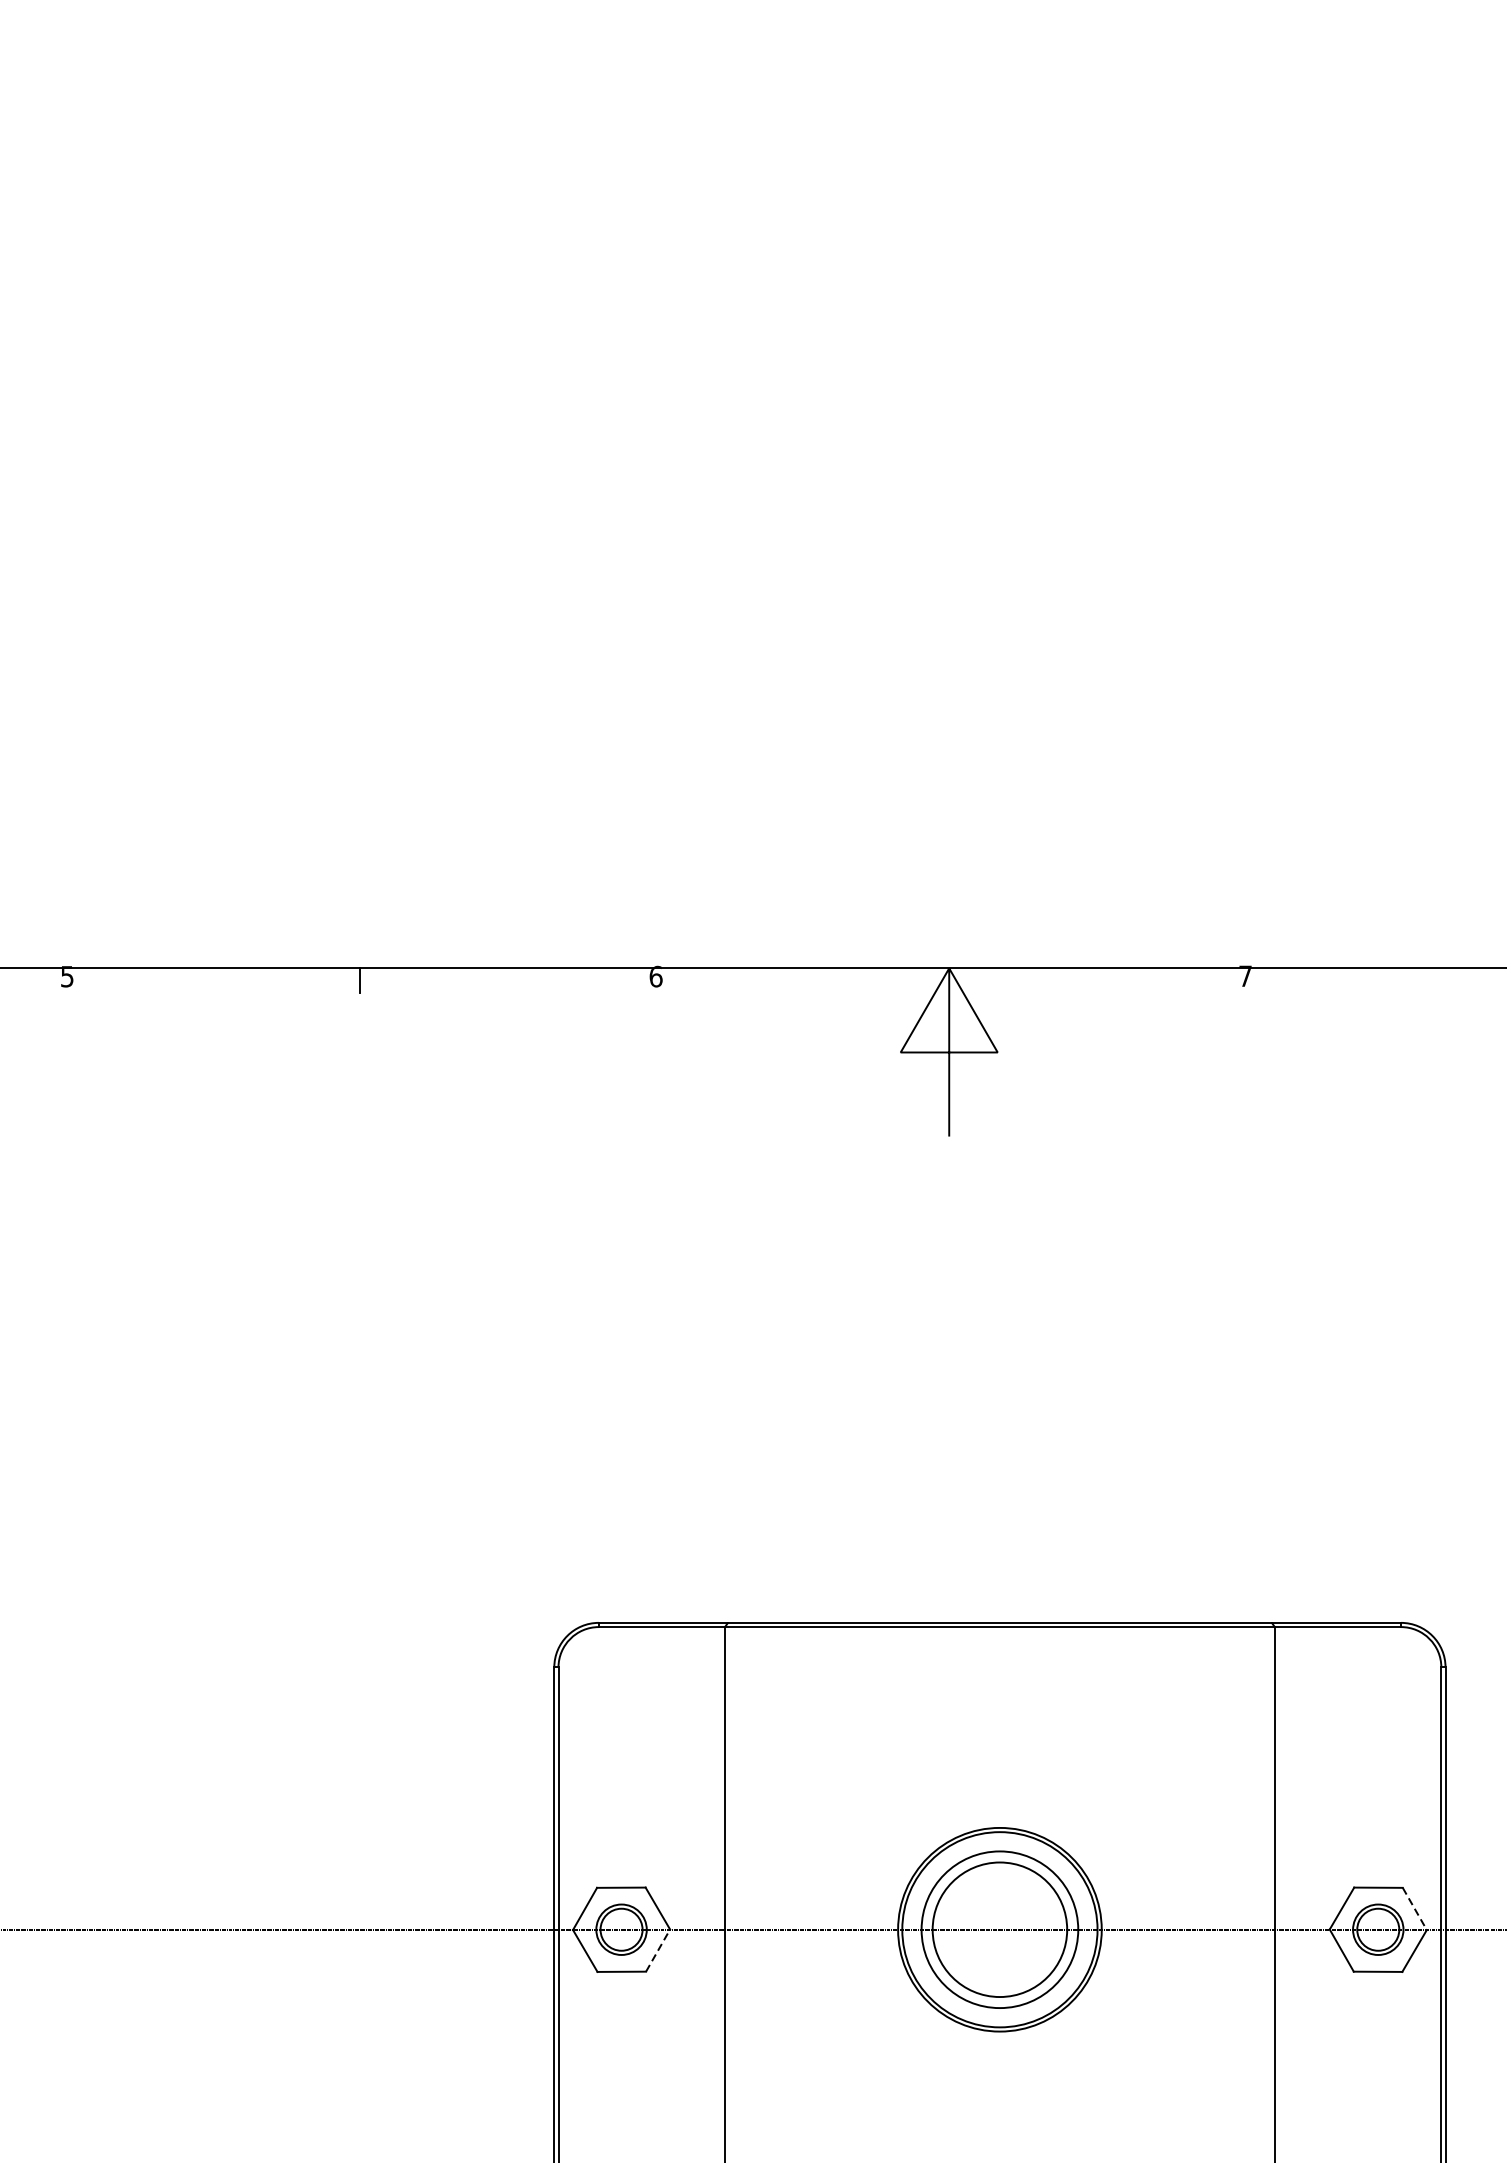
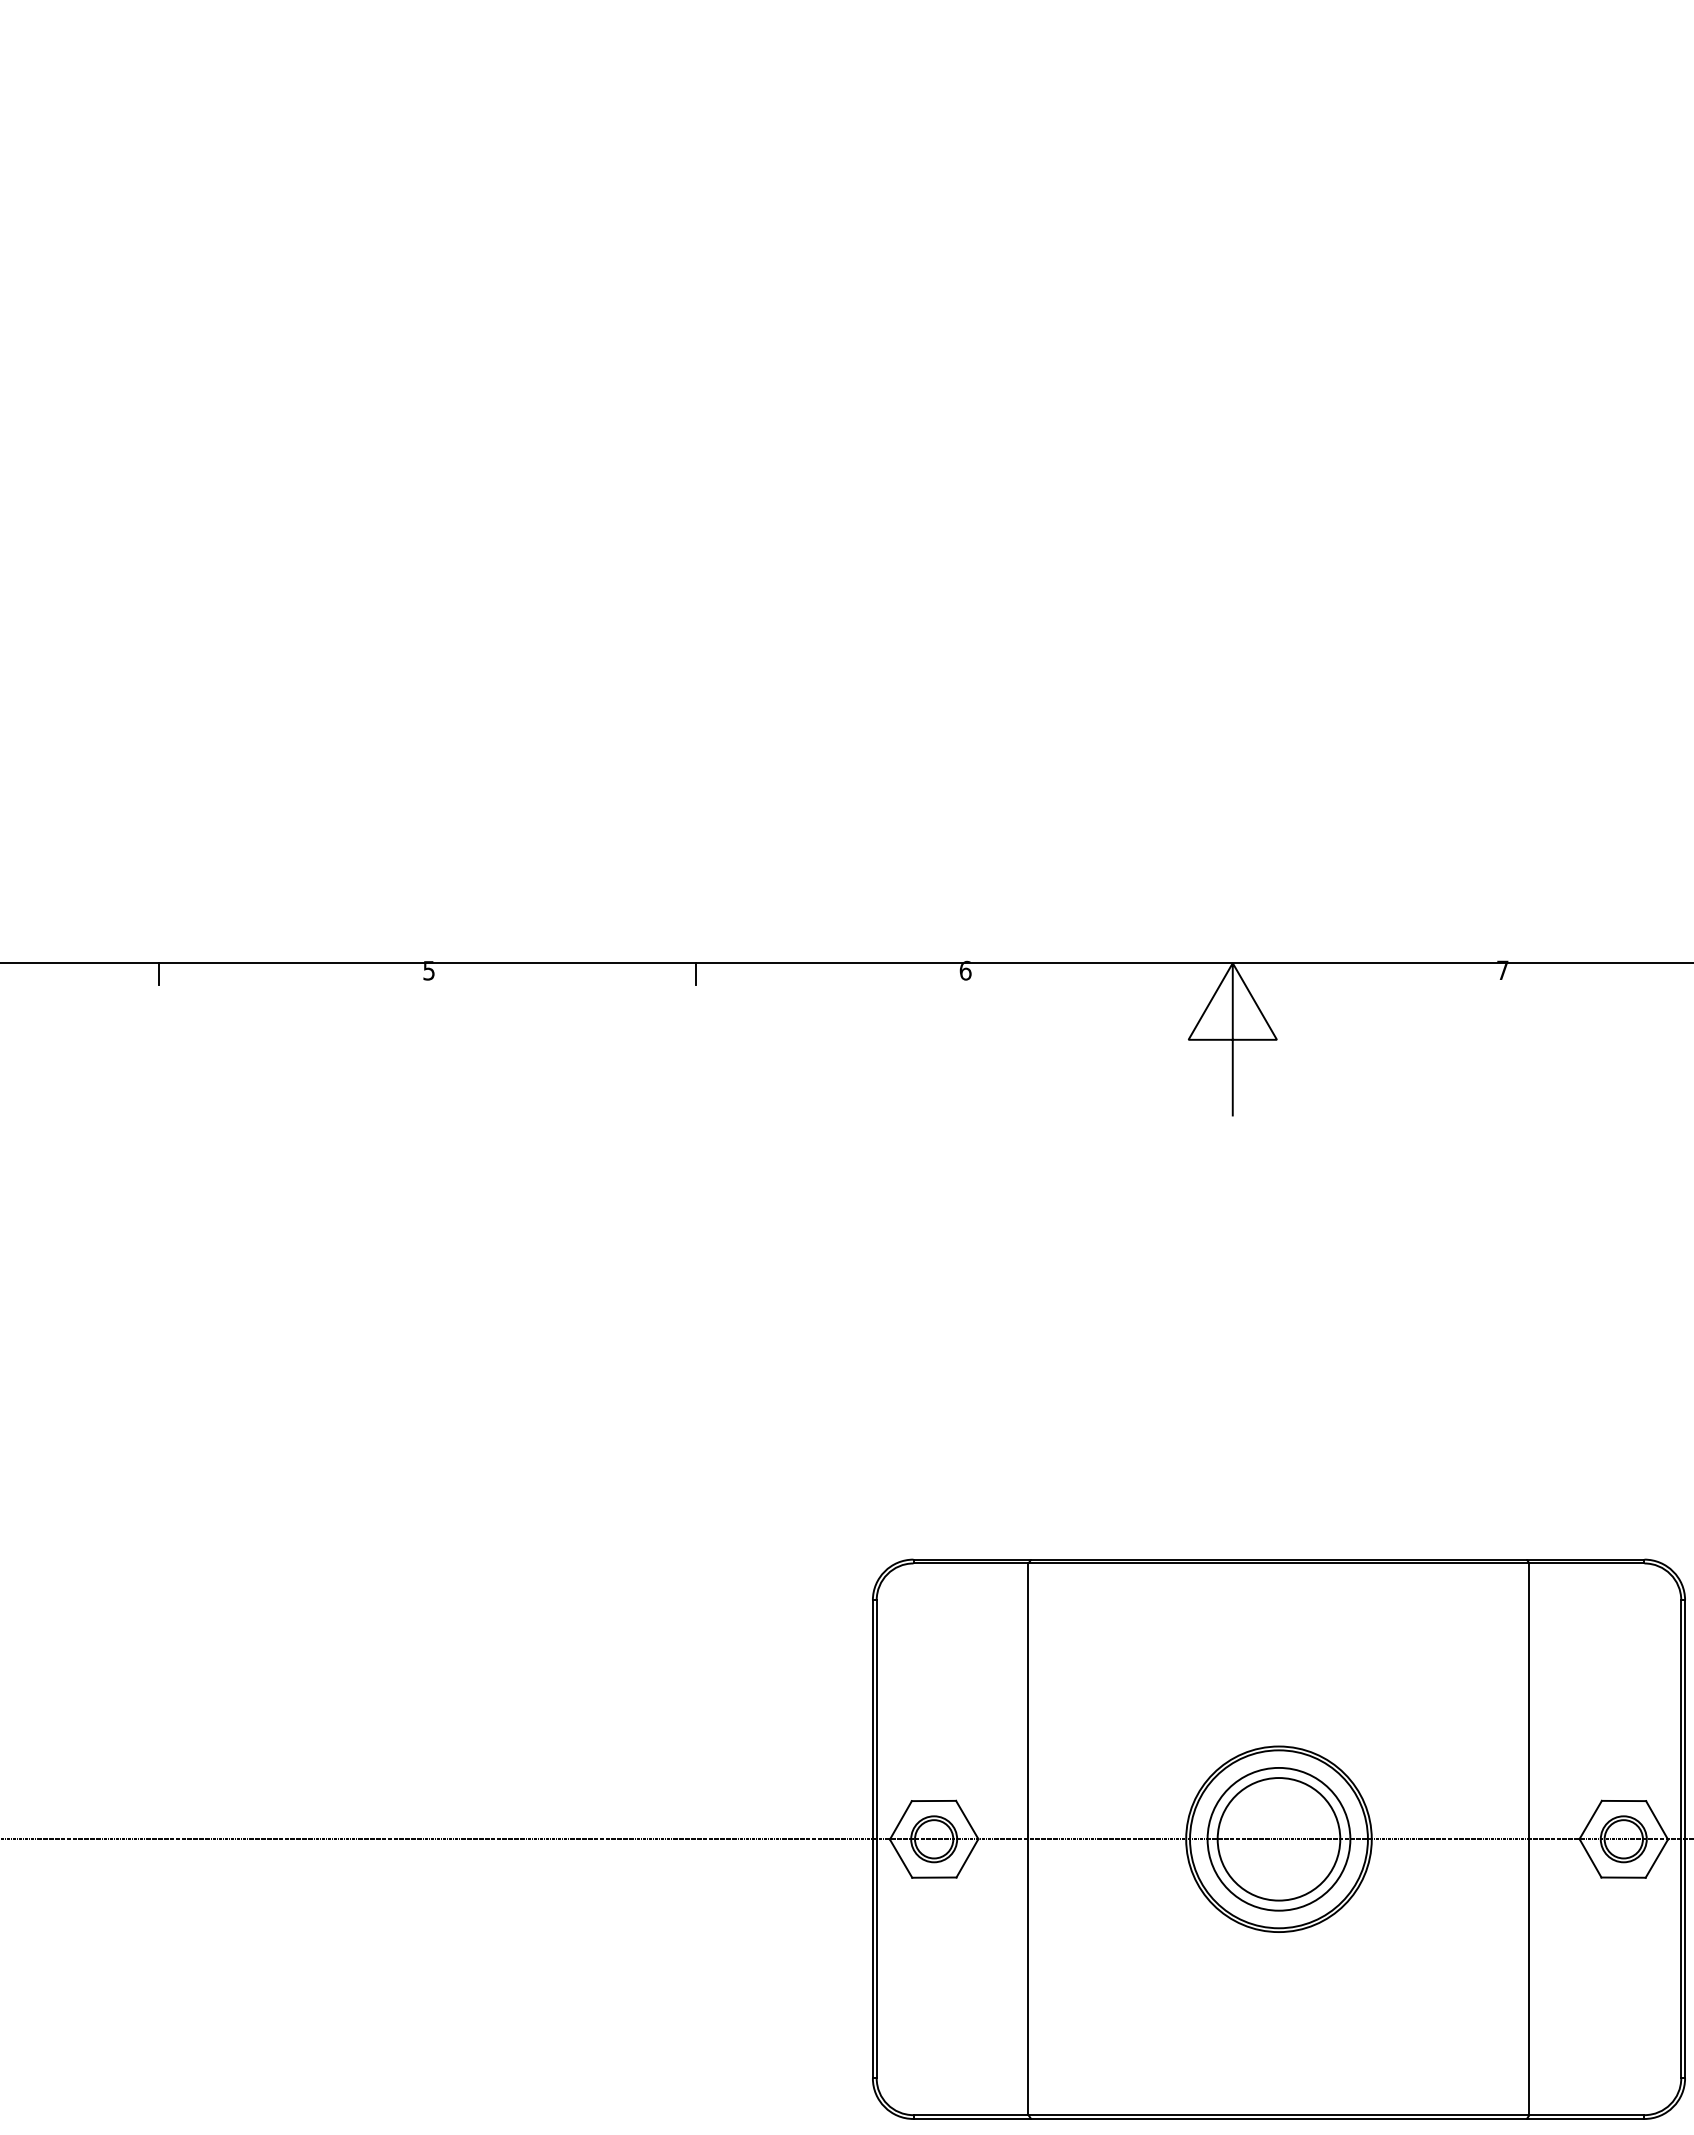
line: (1415, 1909) -> (1657, 1820), dashed -> solid
line: (658, 1949) -> (967, 1857), dashed -> solid

